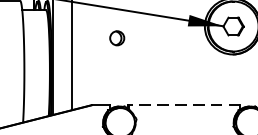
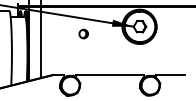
part: (116, 37) -> (83, 33), moved
line: (183, 104) -> (109, 74), dashed -> solid

